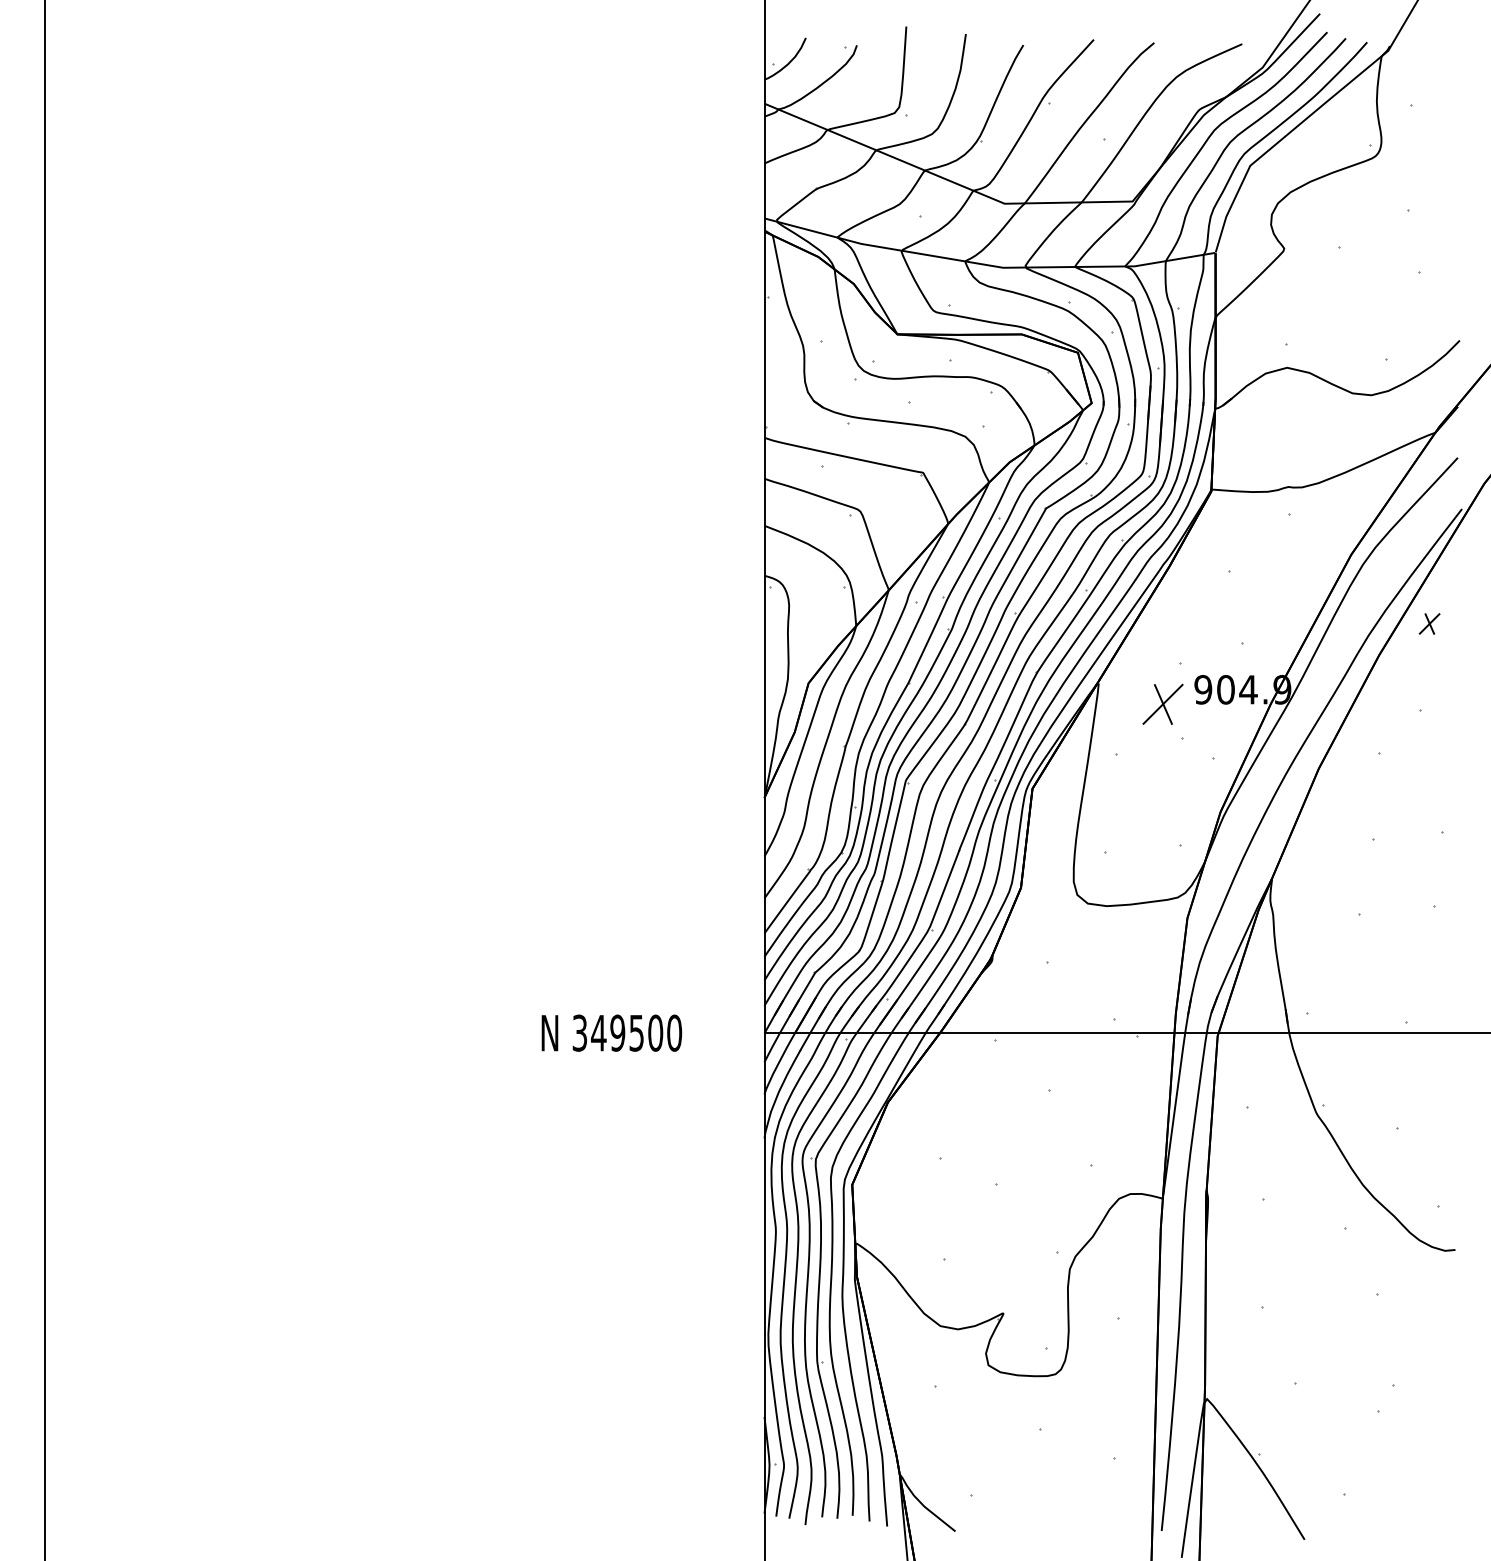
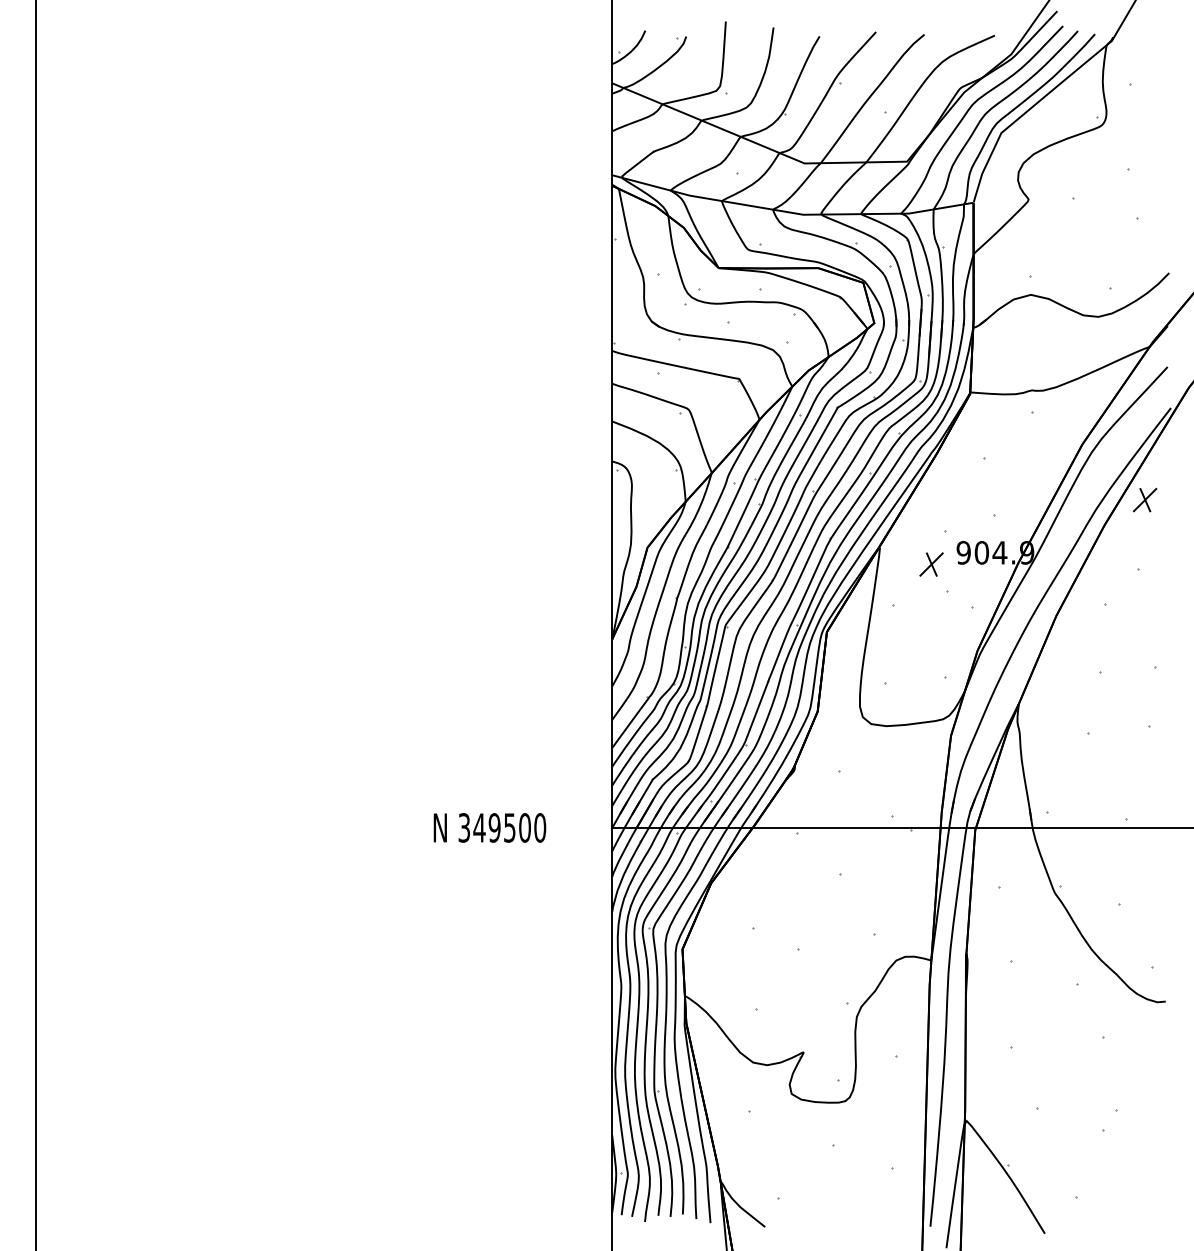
part: (1429, 623) -> (1144, 499), size x1.43
part: (1163, 704) -> (931, 564), size x0.71

